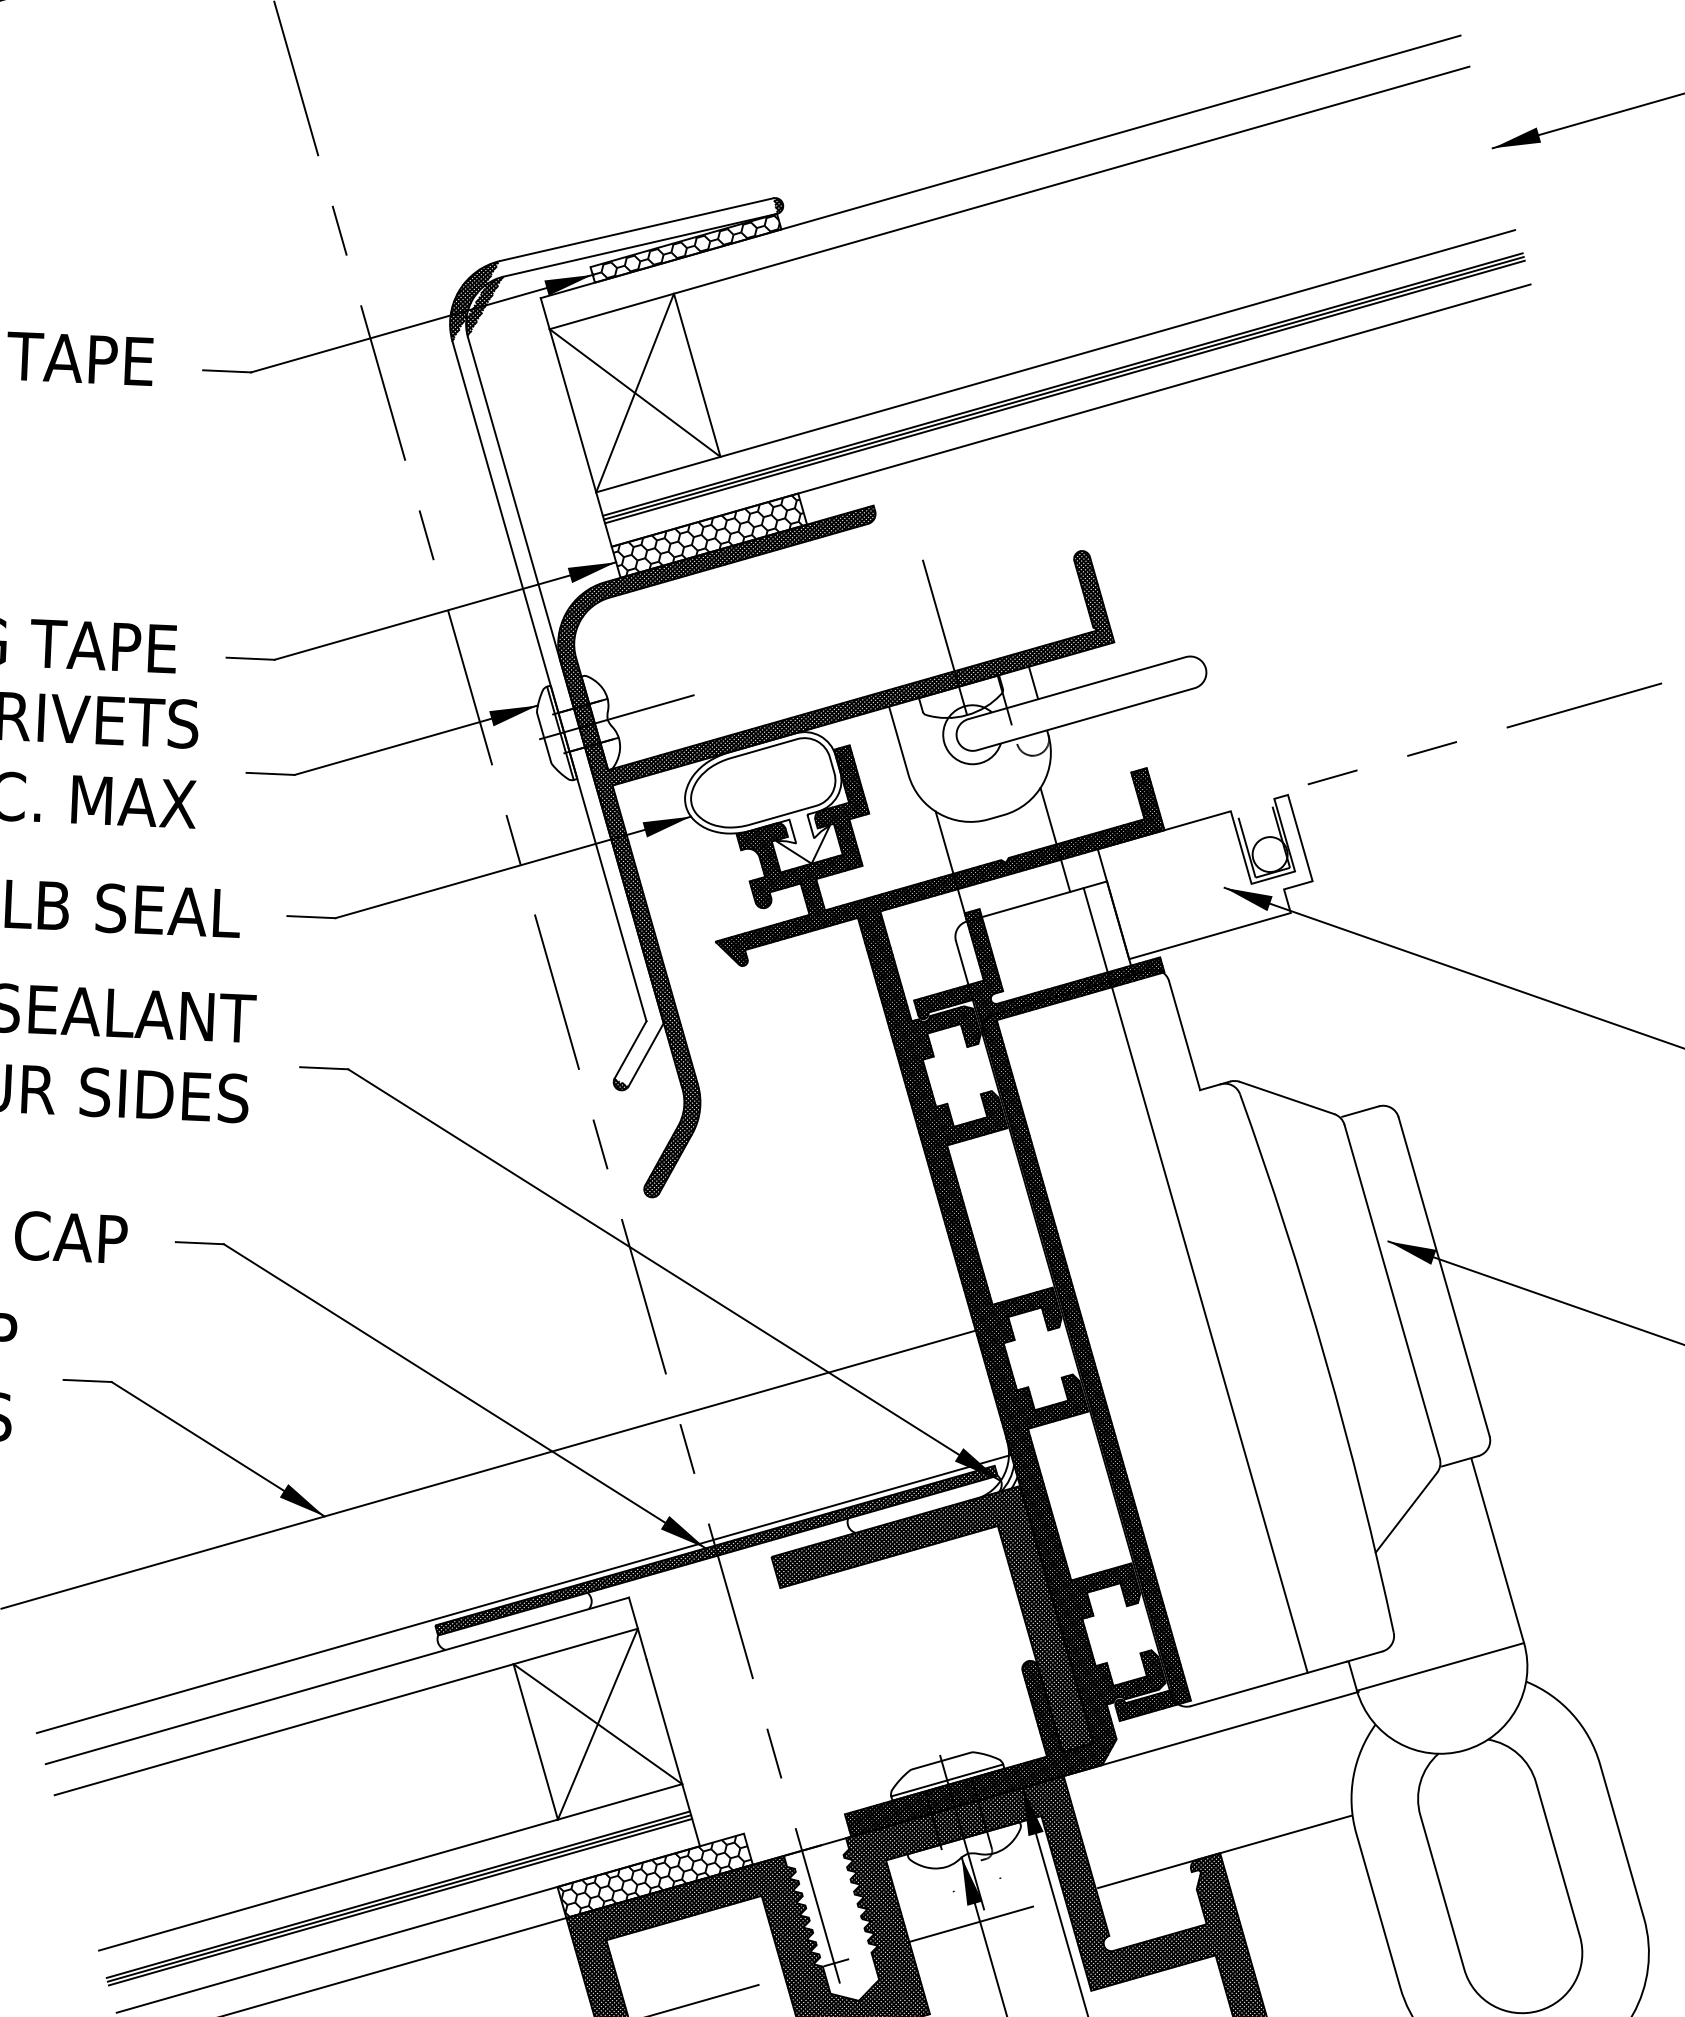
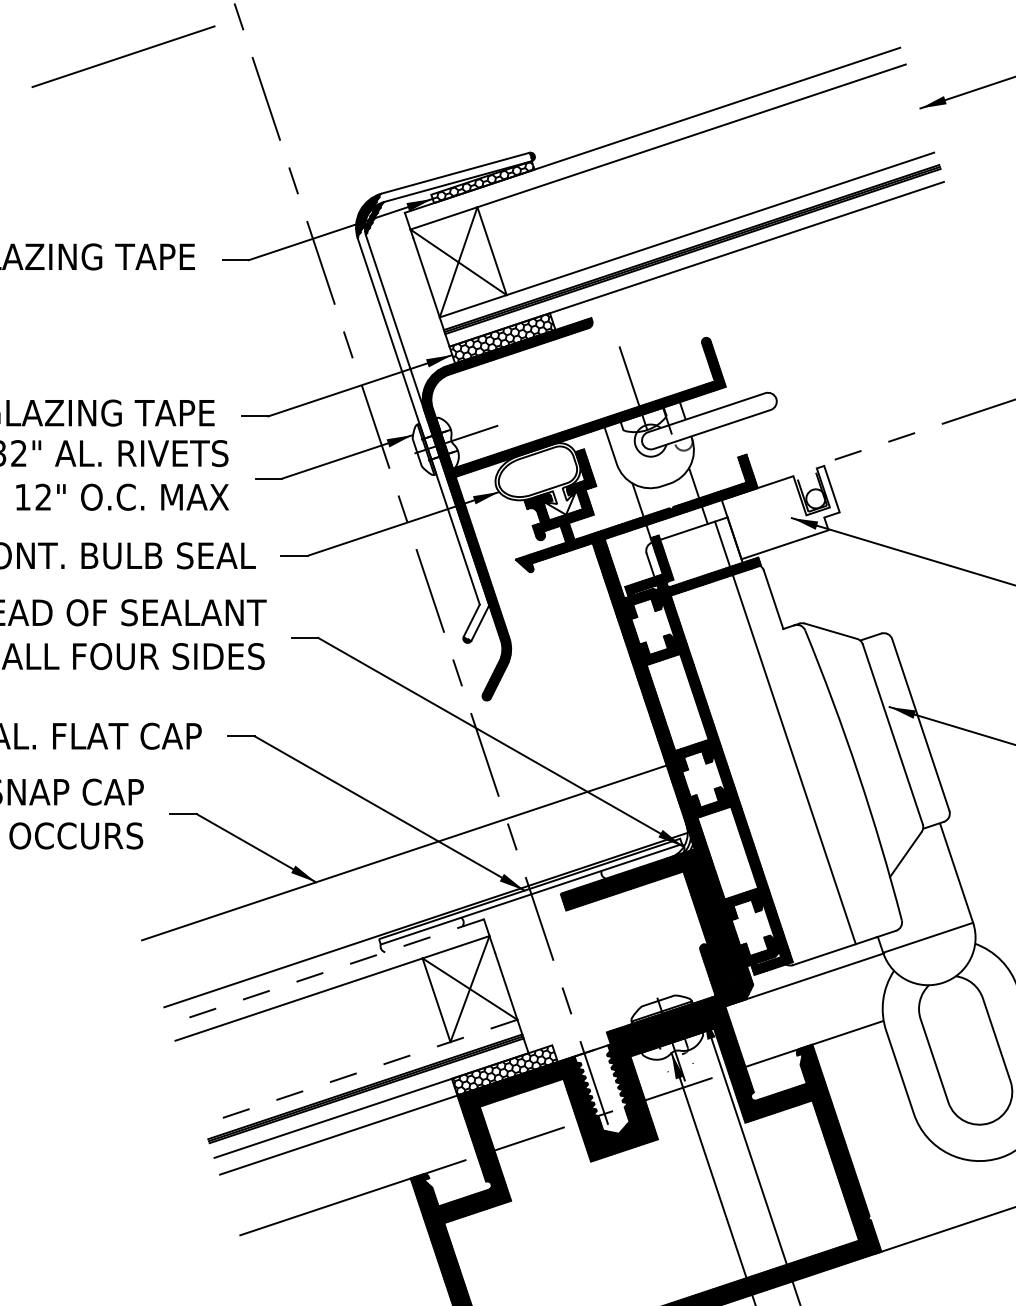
hatch: (716, 1550) -> (530, 891), removed
line: (336, 1680) -> (326, 971), solid -> dashed
line: (390, 1868) -> (360, 1072), solid -> dashed

